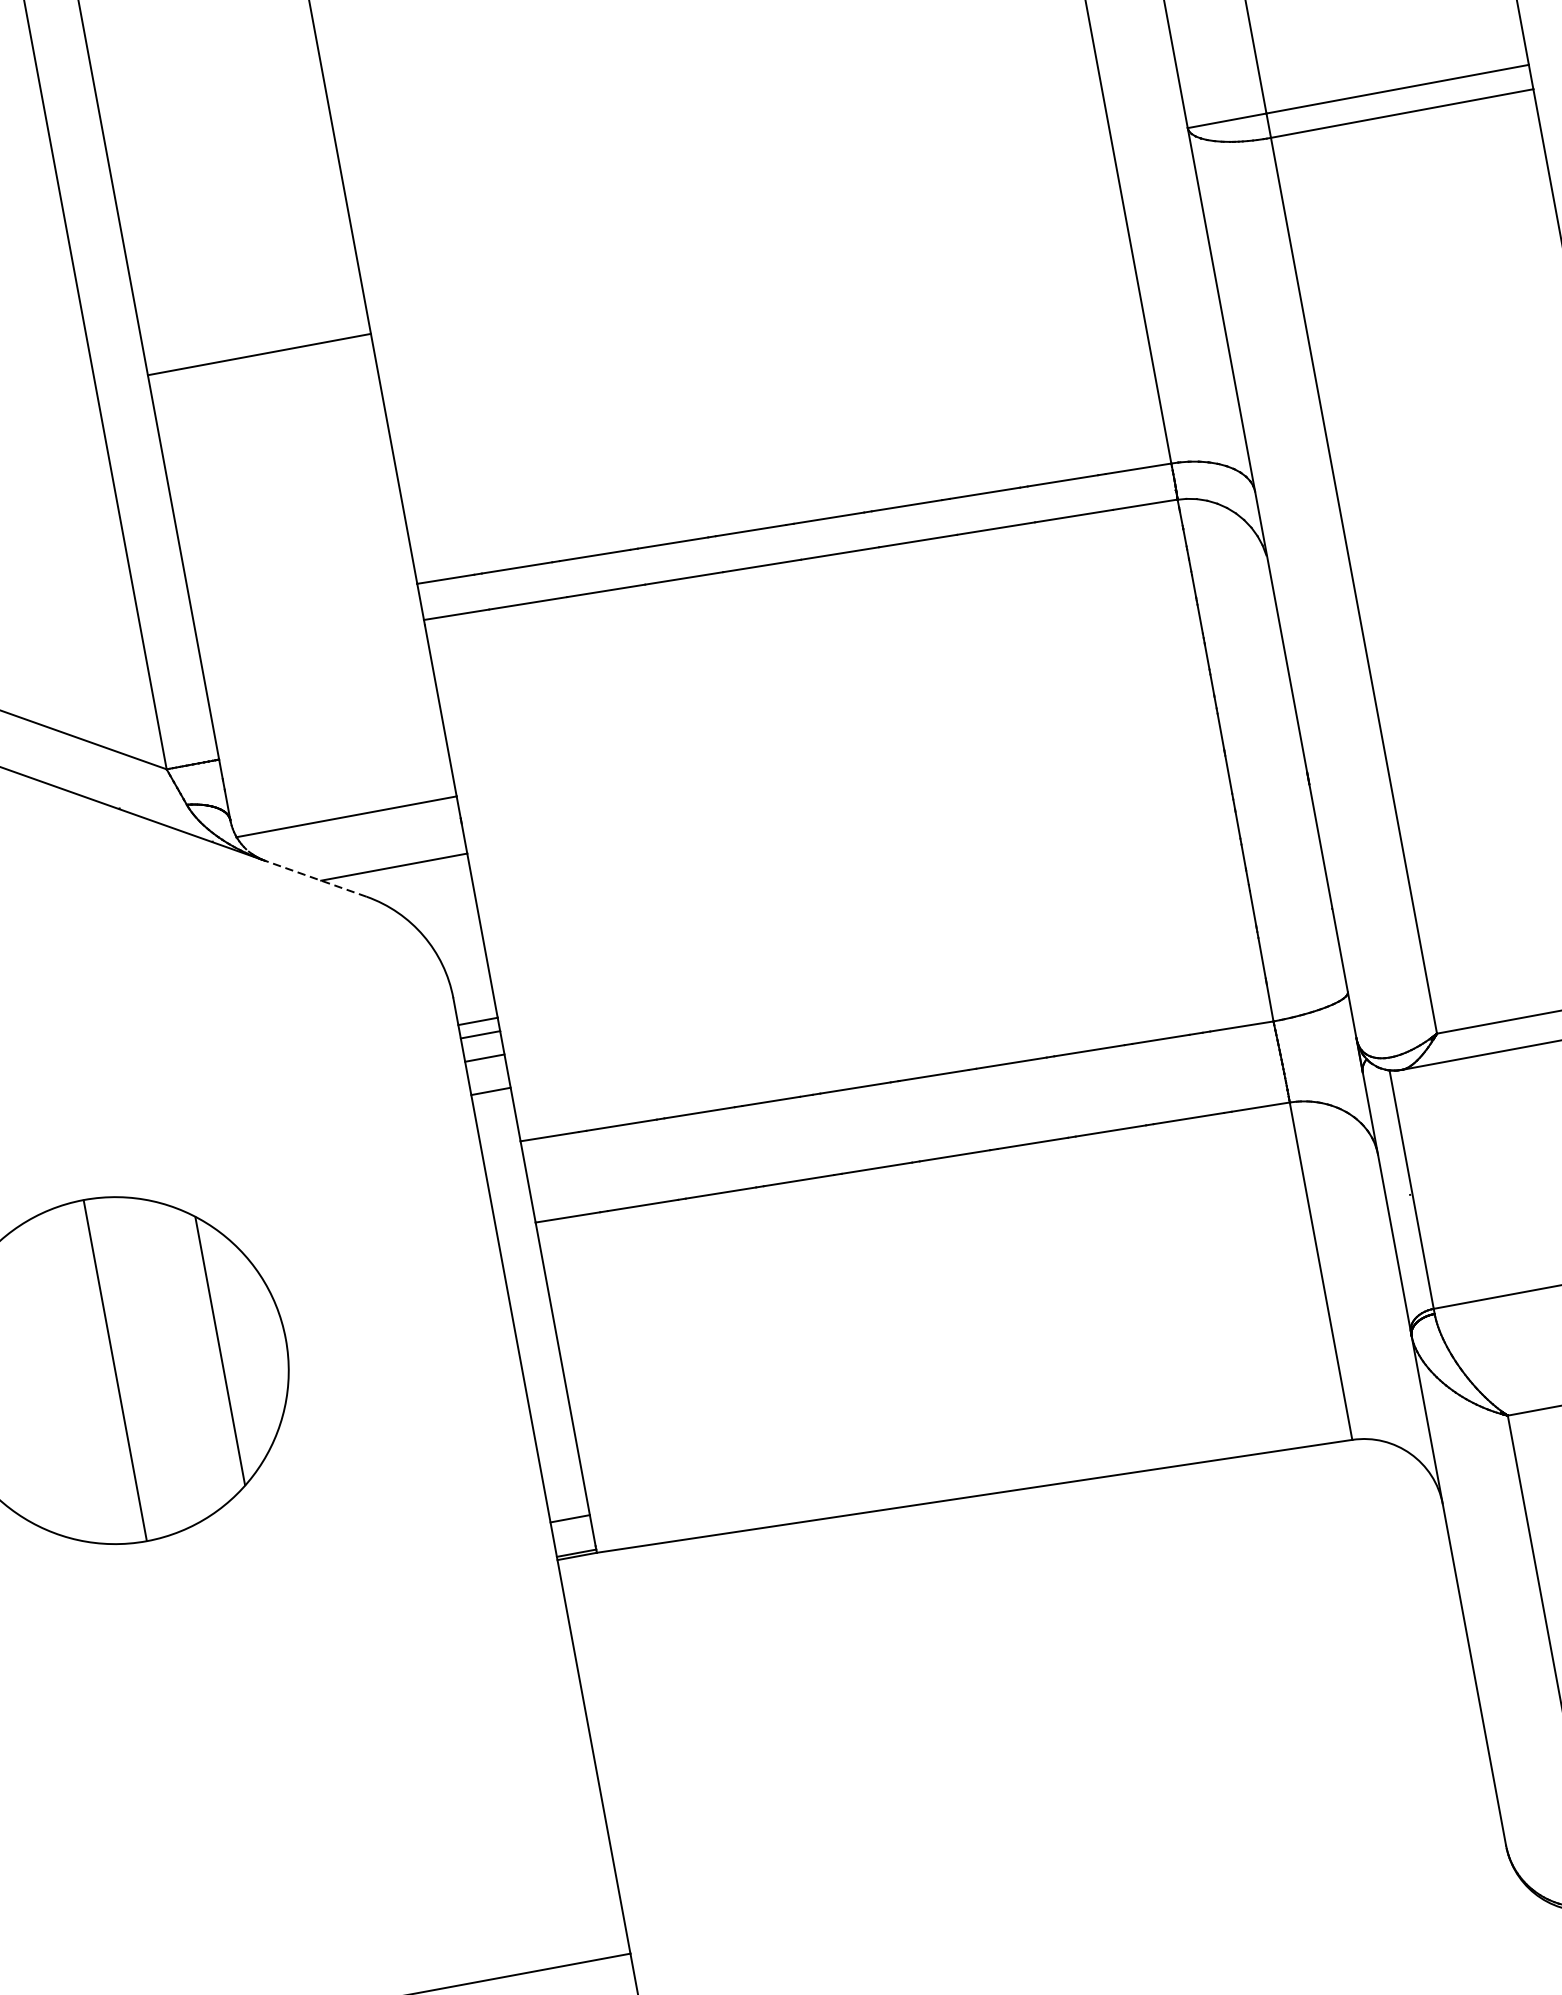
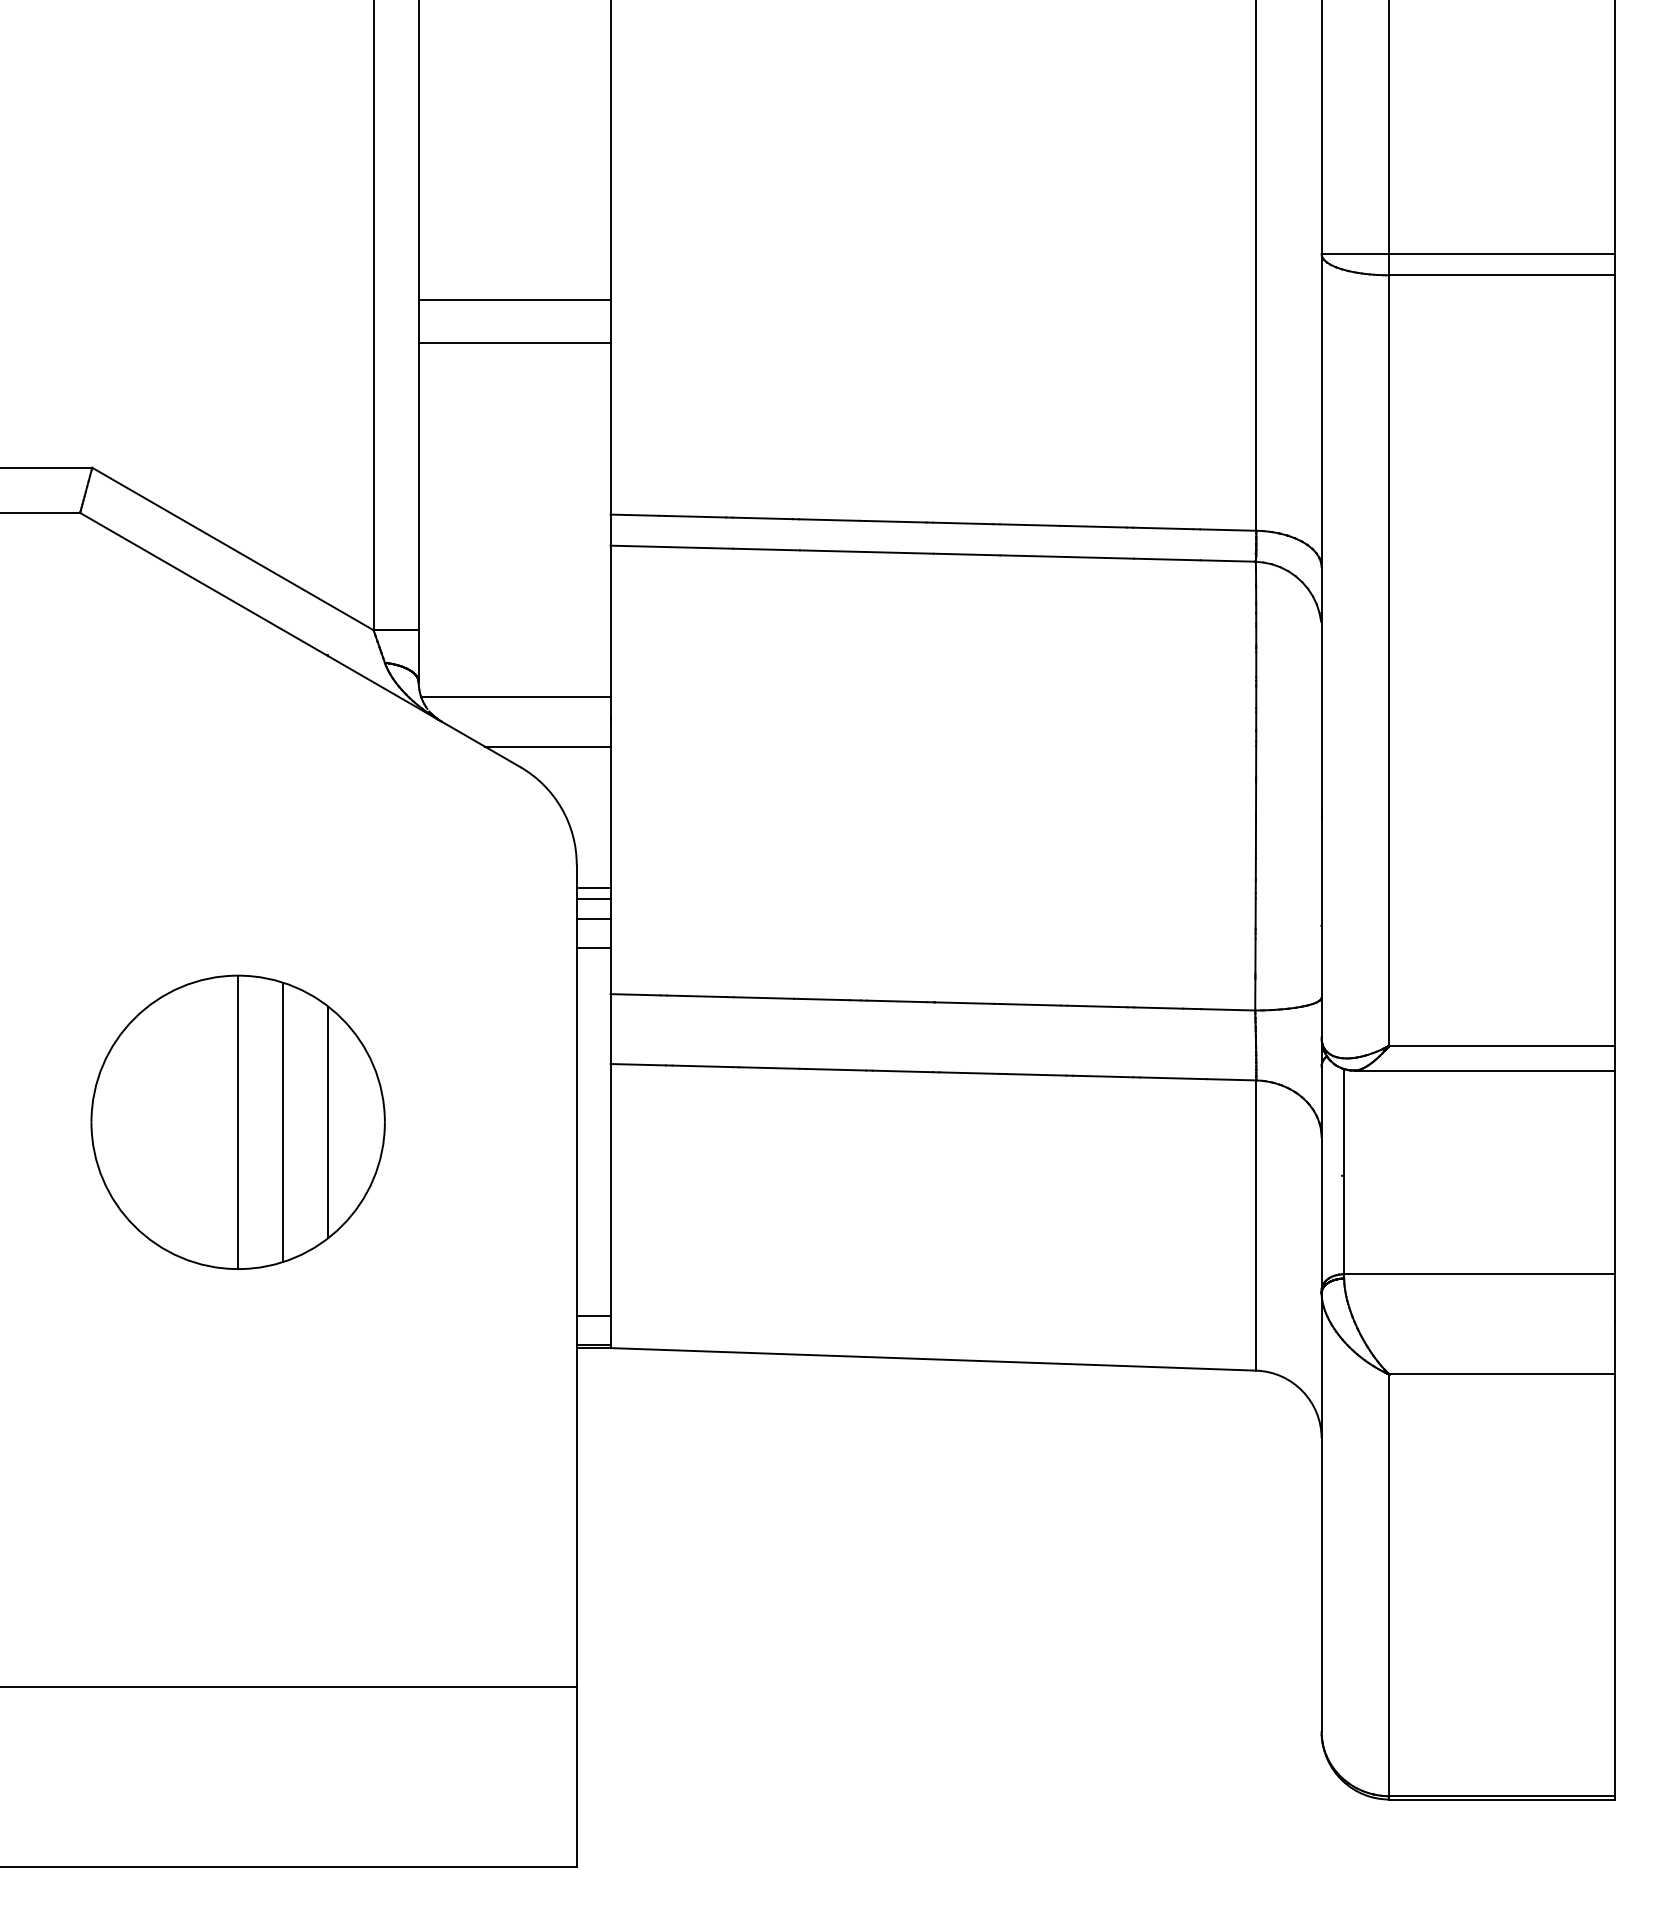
line: (268, 404) -> (514, 342), added
line: (315, 879) -> (480, 744), dashed -> solid
line: (167, 1359) -> (283, 1121), added

